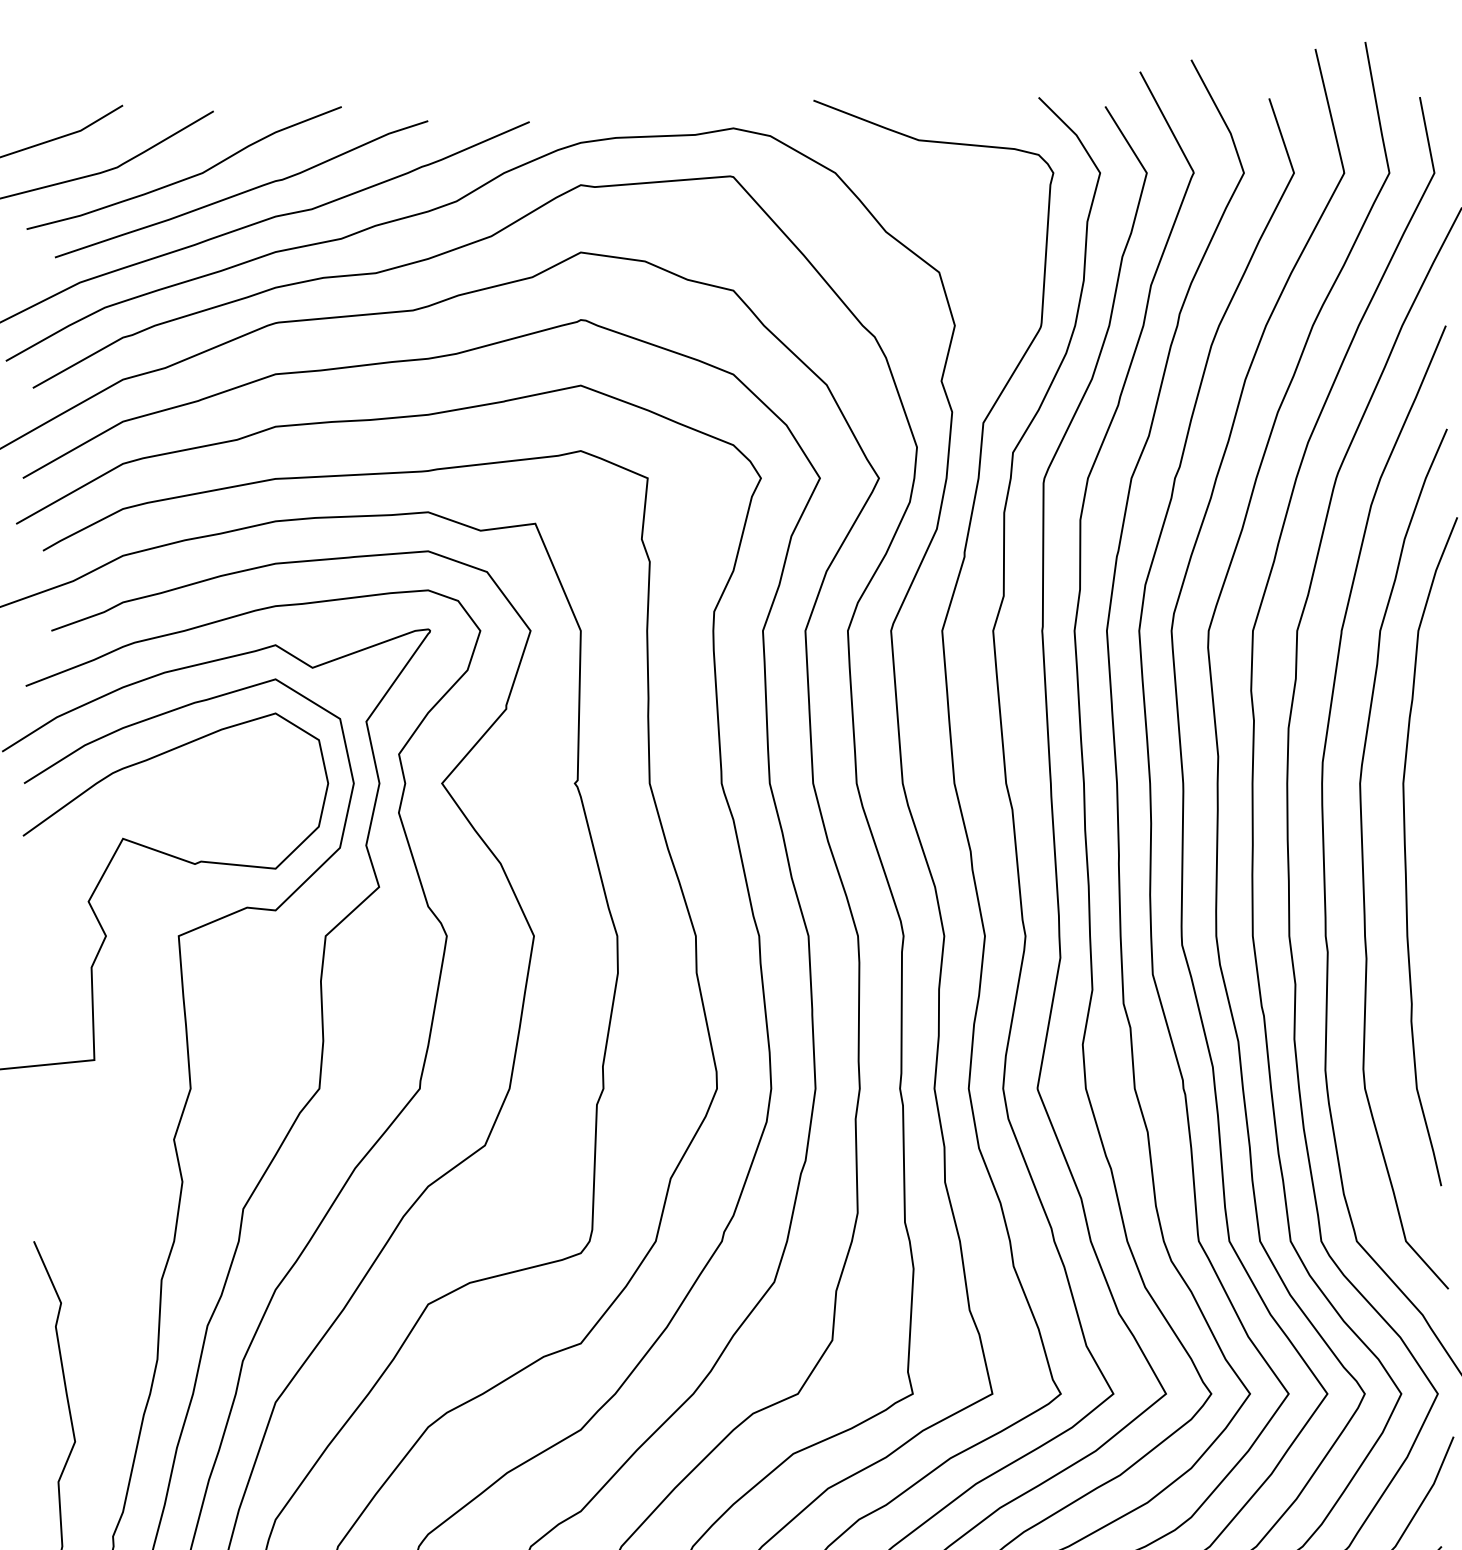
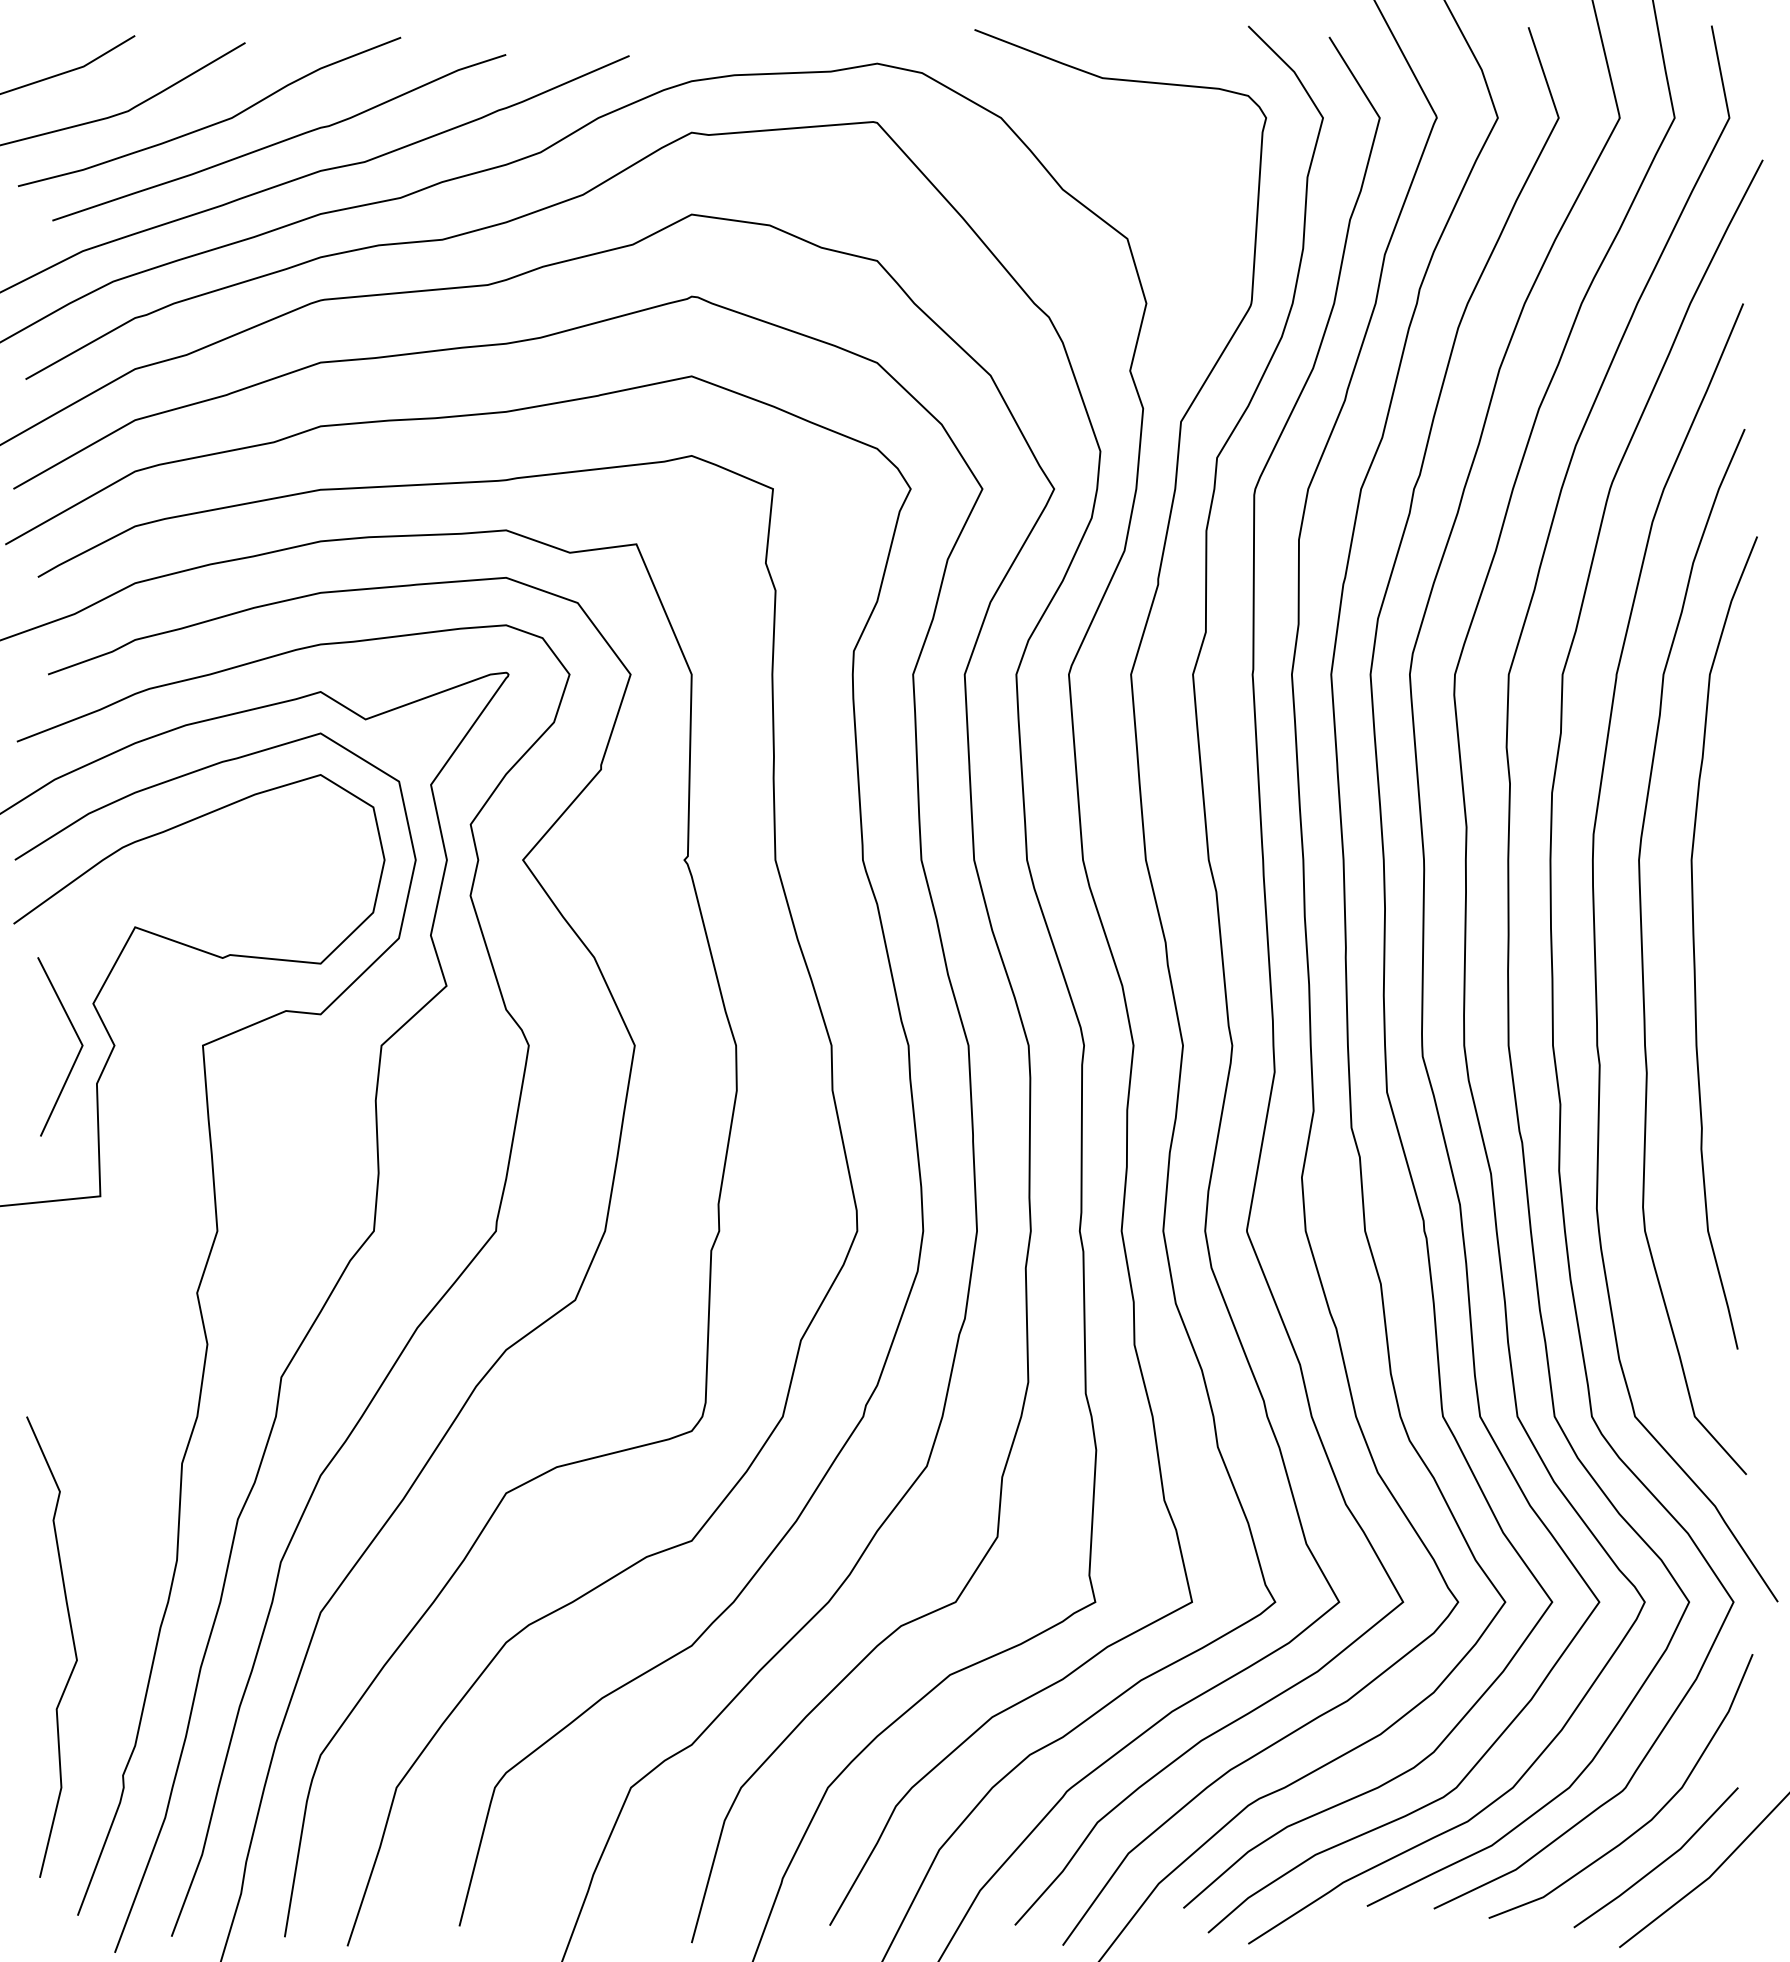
line: (76, 940) -> (78, 1051), added

